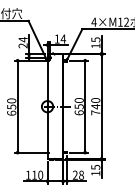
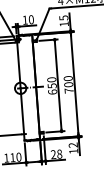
text: (63, 38) -> (31, 19), 14 -> 10
text: (95, 106) -> (68, 84), 740 -> 700
text: (95, 167) -> (73, 145), 15 -> 12

